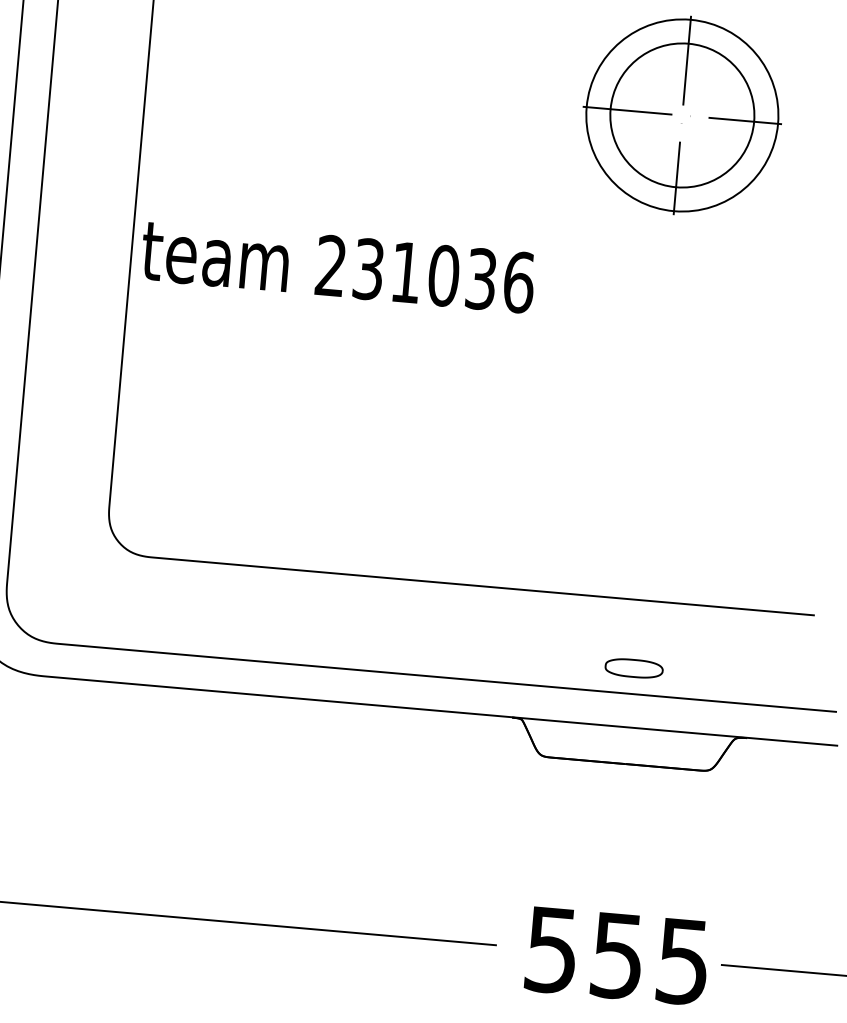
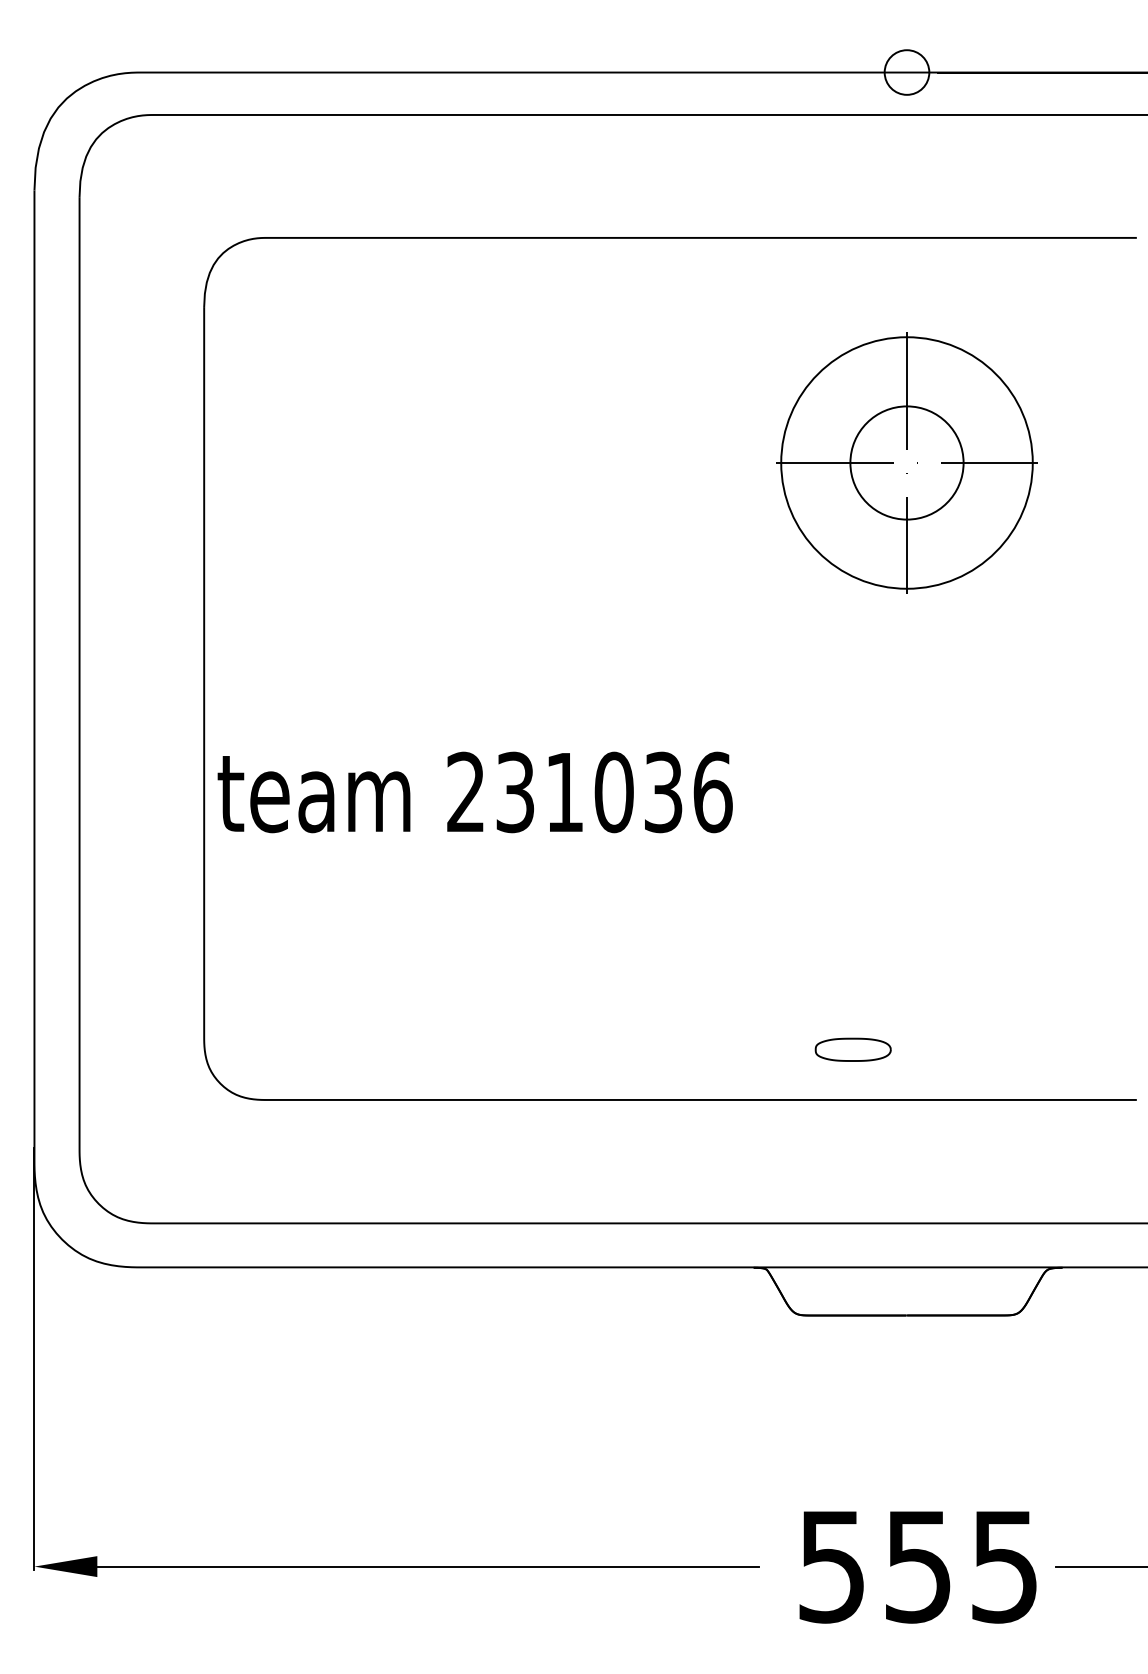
circle: (682, 115) -> (906, 462), size x0.6
text: (337, 266) -> (474, 792), moved
curve: (634, 660) -> (852, 1039), moved

